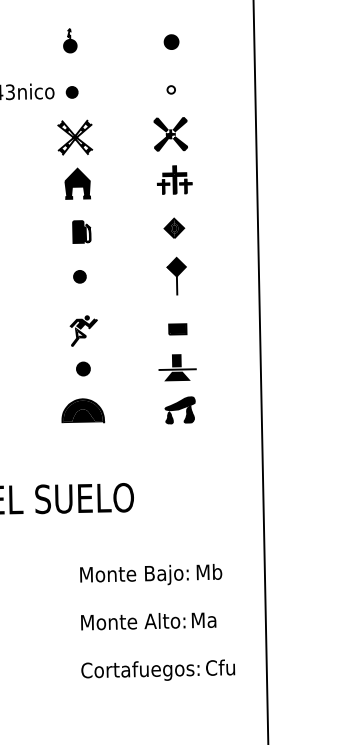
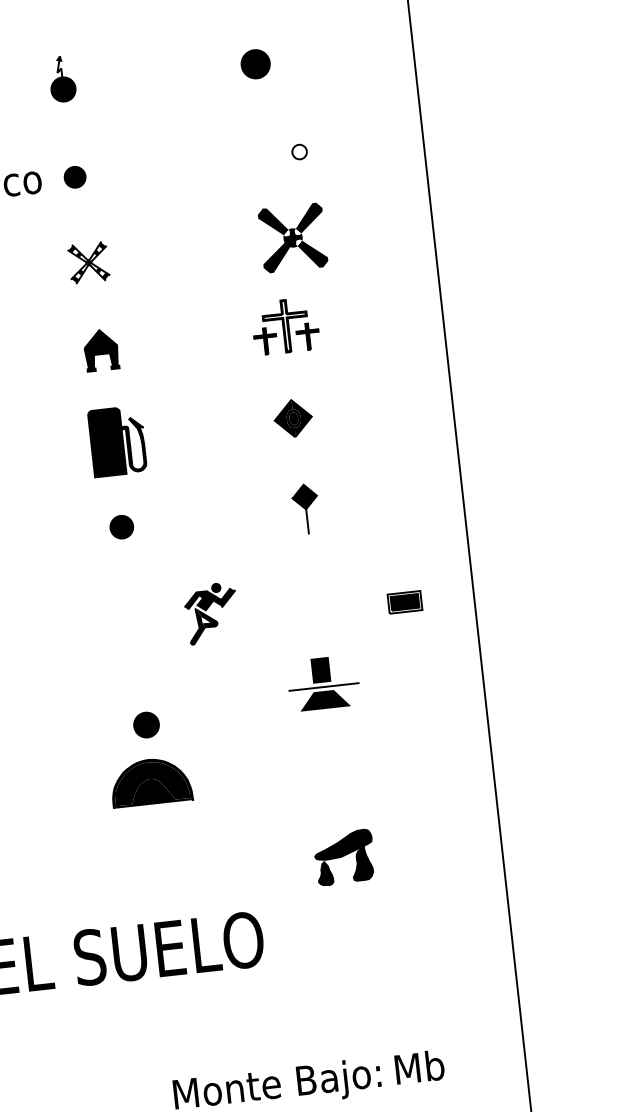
part: (170, 89) -> (298, 151), moved
part: (170, 134) -> (292, 238), moved
part: (75, 137) -> (89, 262), size x0.6
part: (77, 183) -> (100, 349), size x0.7
part: (81, 231) -> (116, 440), size x1.6
part: (176, 275) -> (305, 507), size x0.7
part: (177, 329) -> (404, 602), moved
part: (83, 330) -> (211, 612), moved
part: (83, 368) -> (146, 724), moved
part: (179, 410) -> (343, 857), moved

